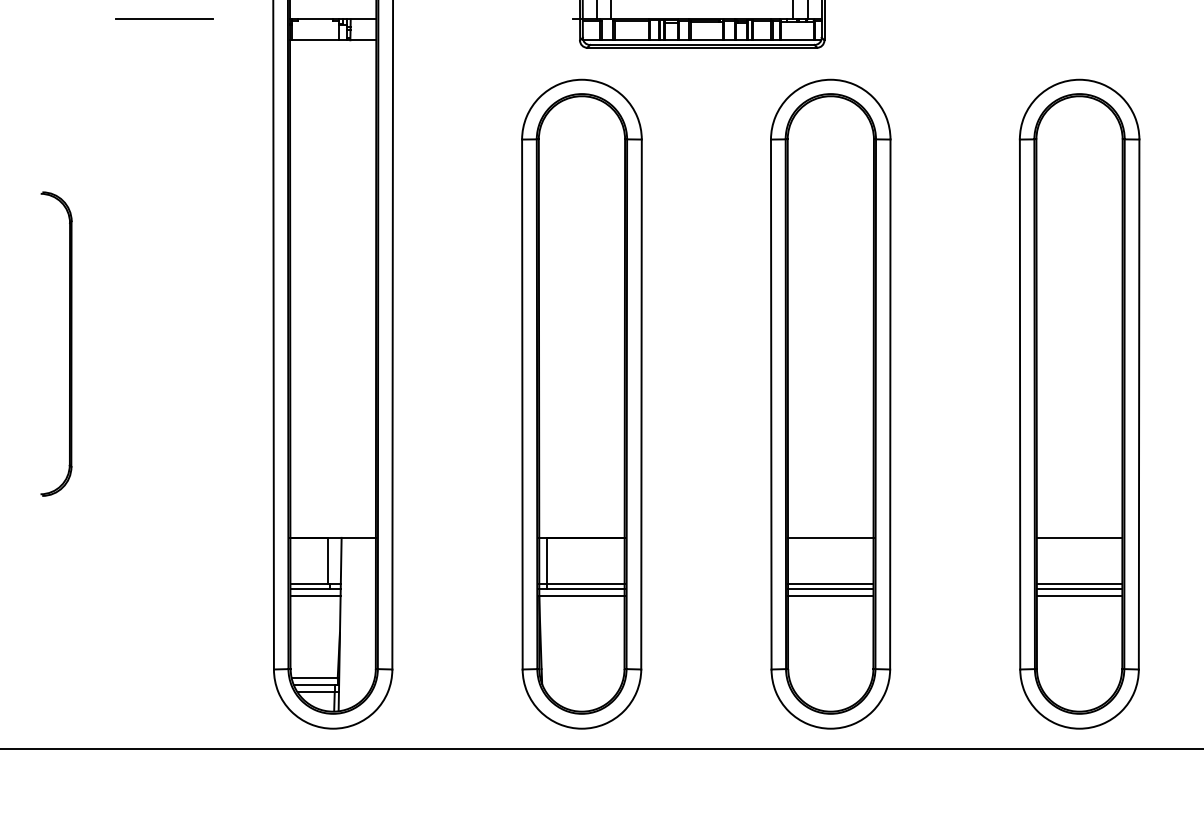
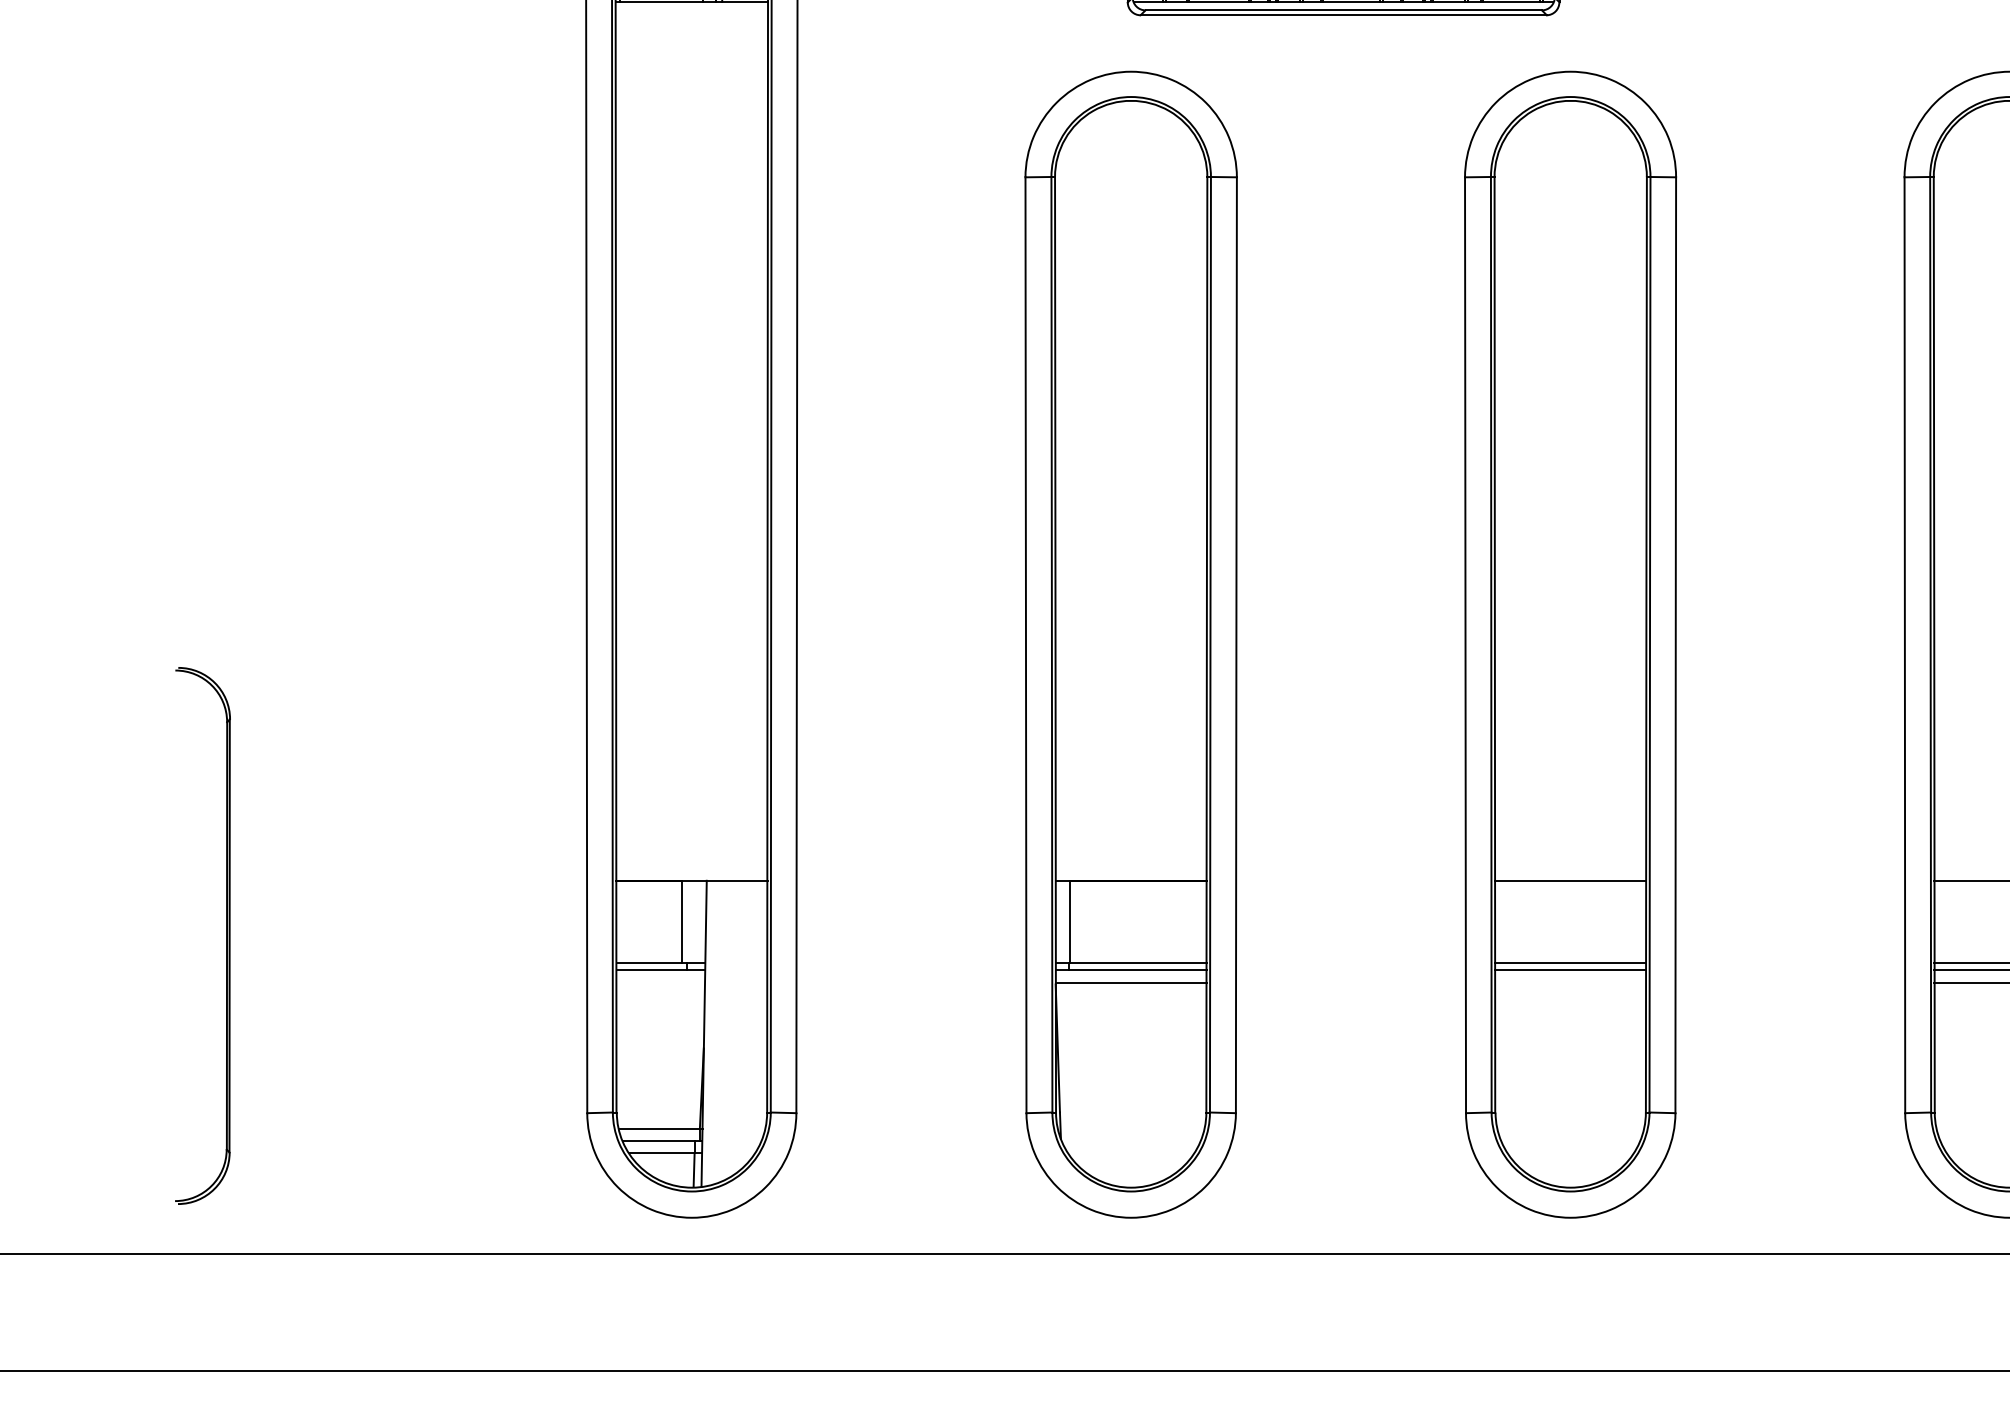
part: (69, 343) -> (226, 934), moved
line: (315, 595) -> (660, 982), removed
line: (830, 595) -> (1570, 982), removed

